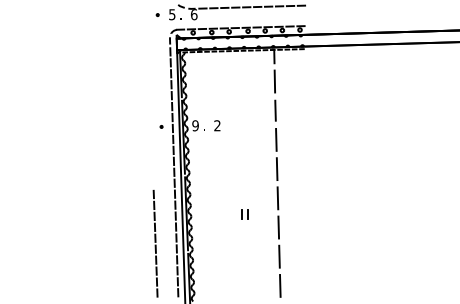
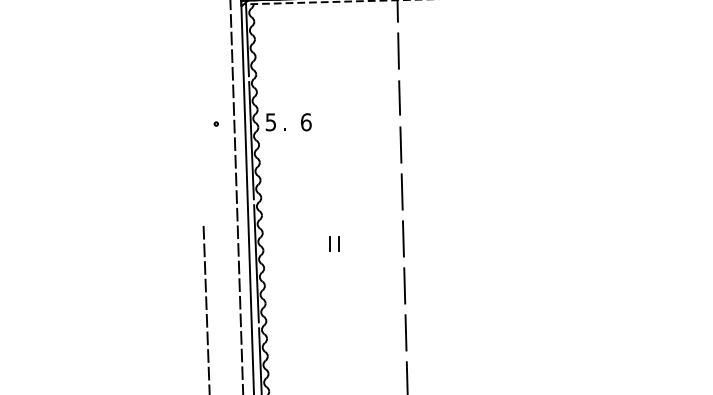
text: (195, 125) -> (270, 121), 9 -> 5
text: (217, 125) -> (306, 121), 2 -> 6
part: (244, 214) -> (333, 244), moved

